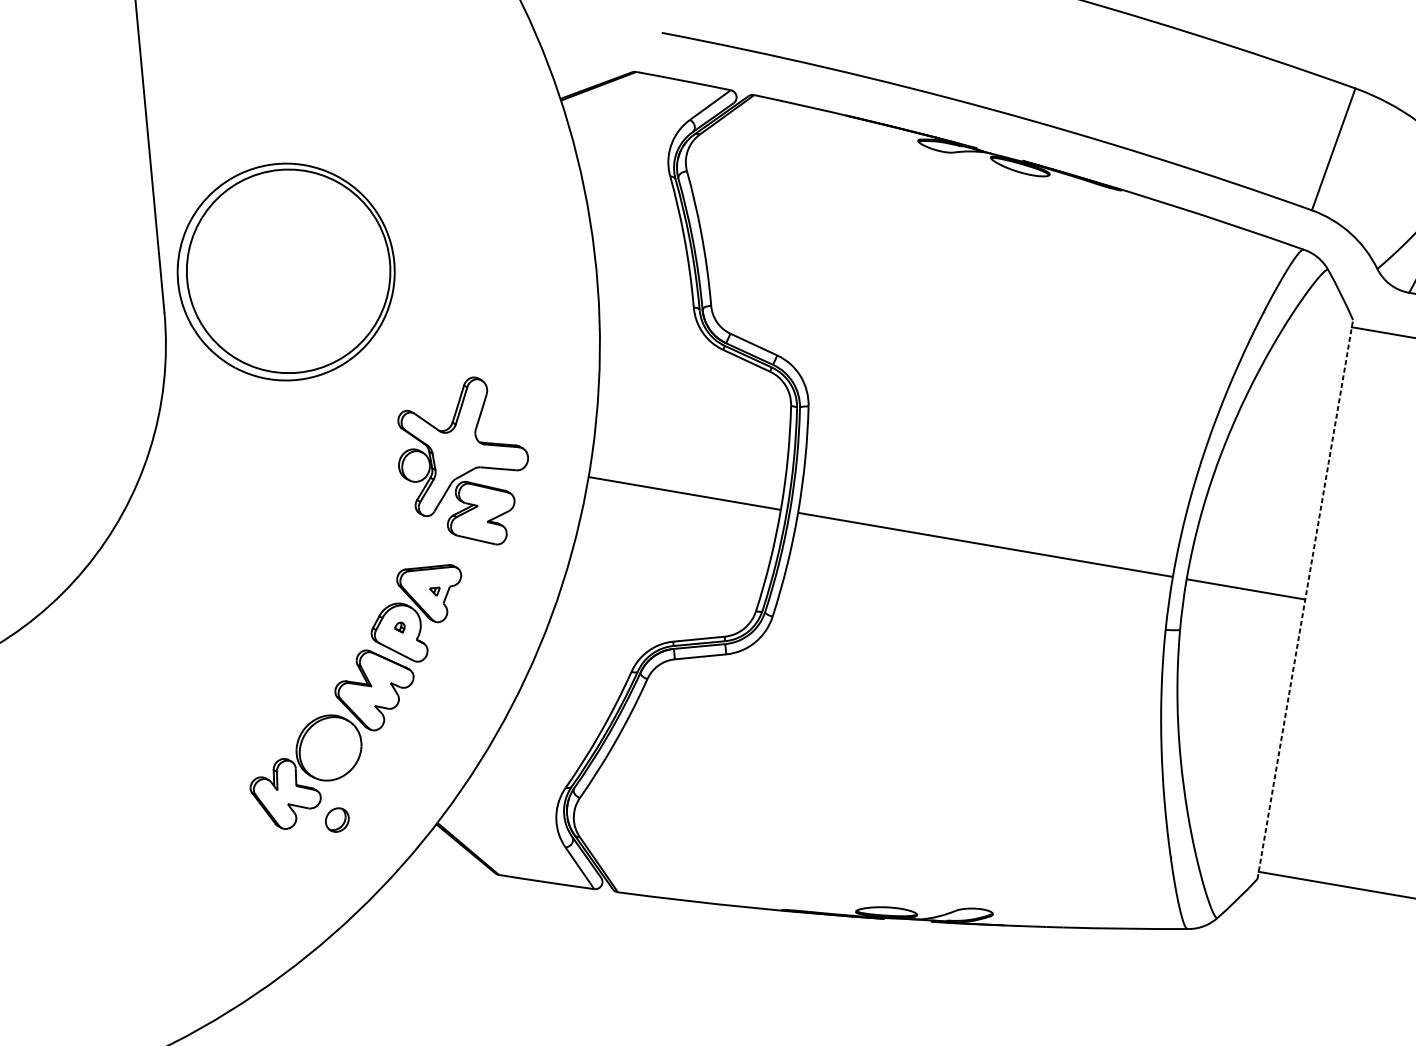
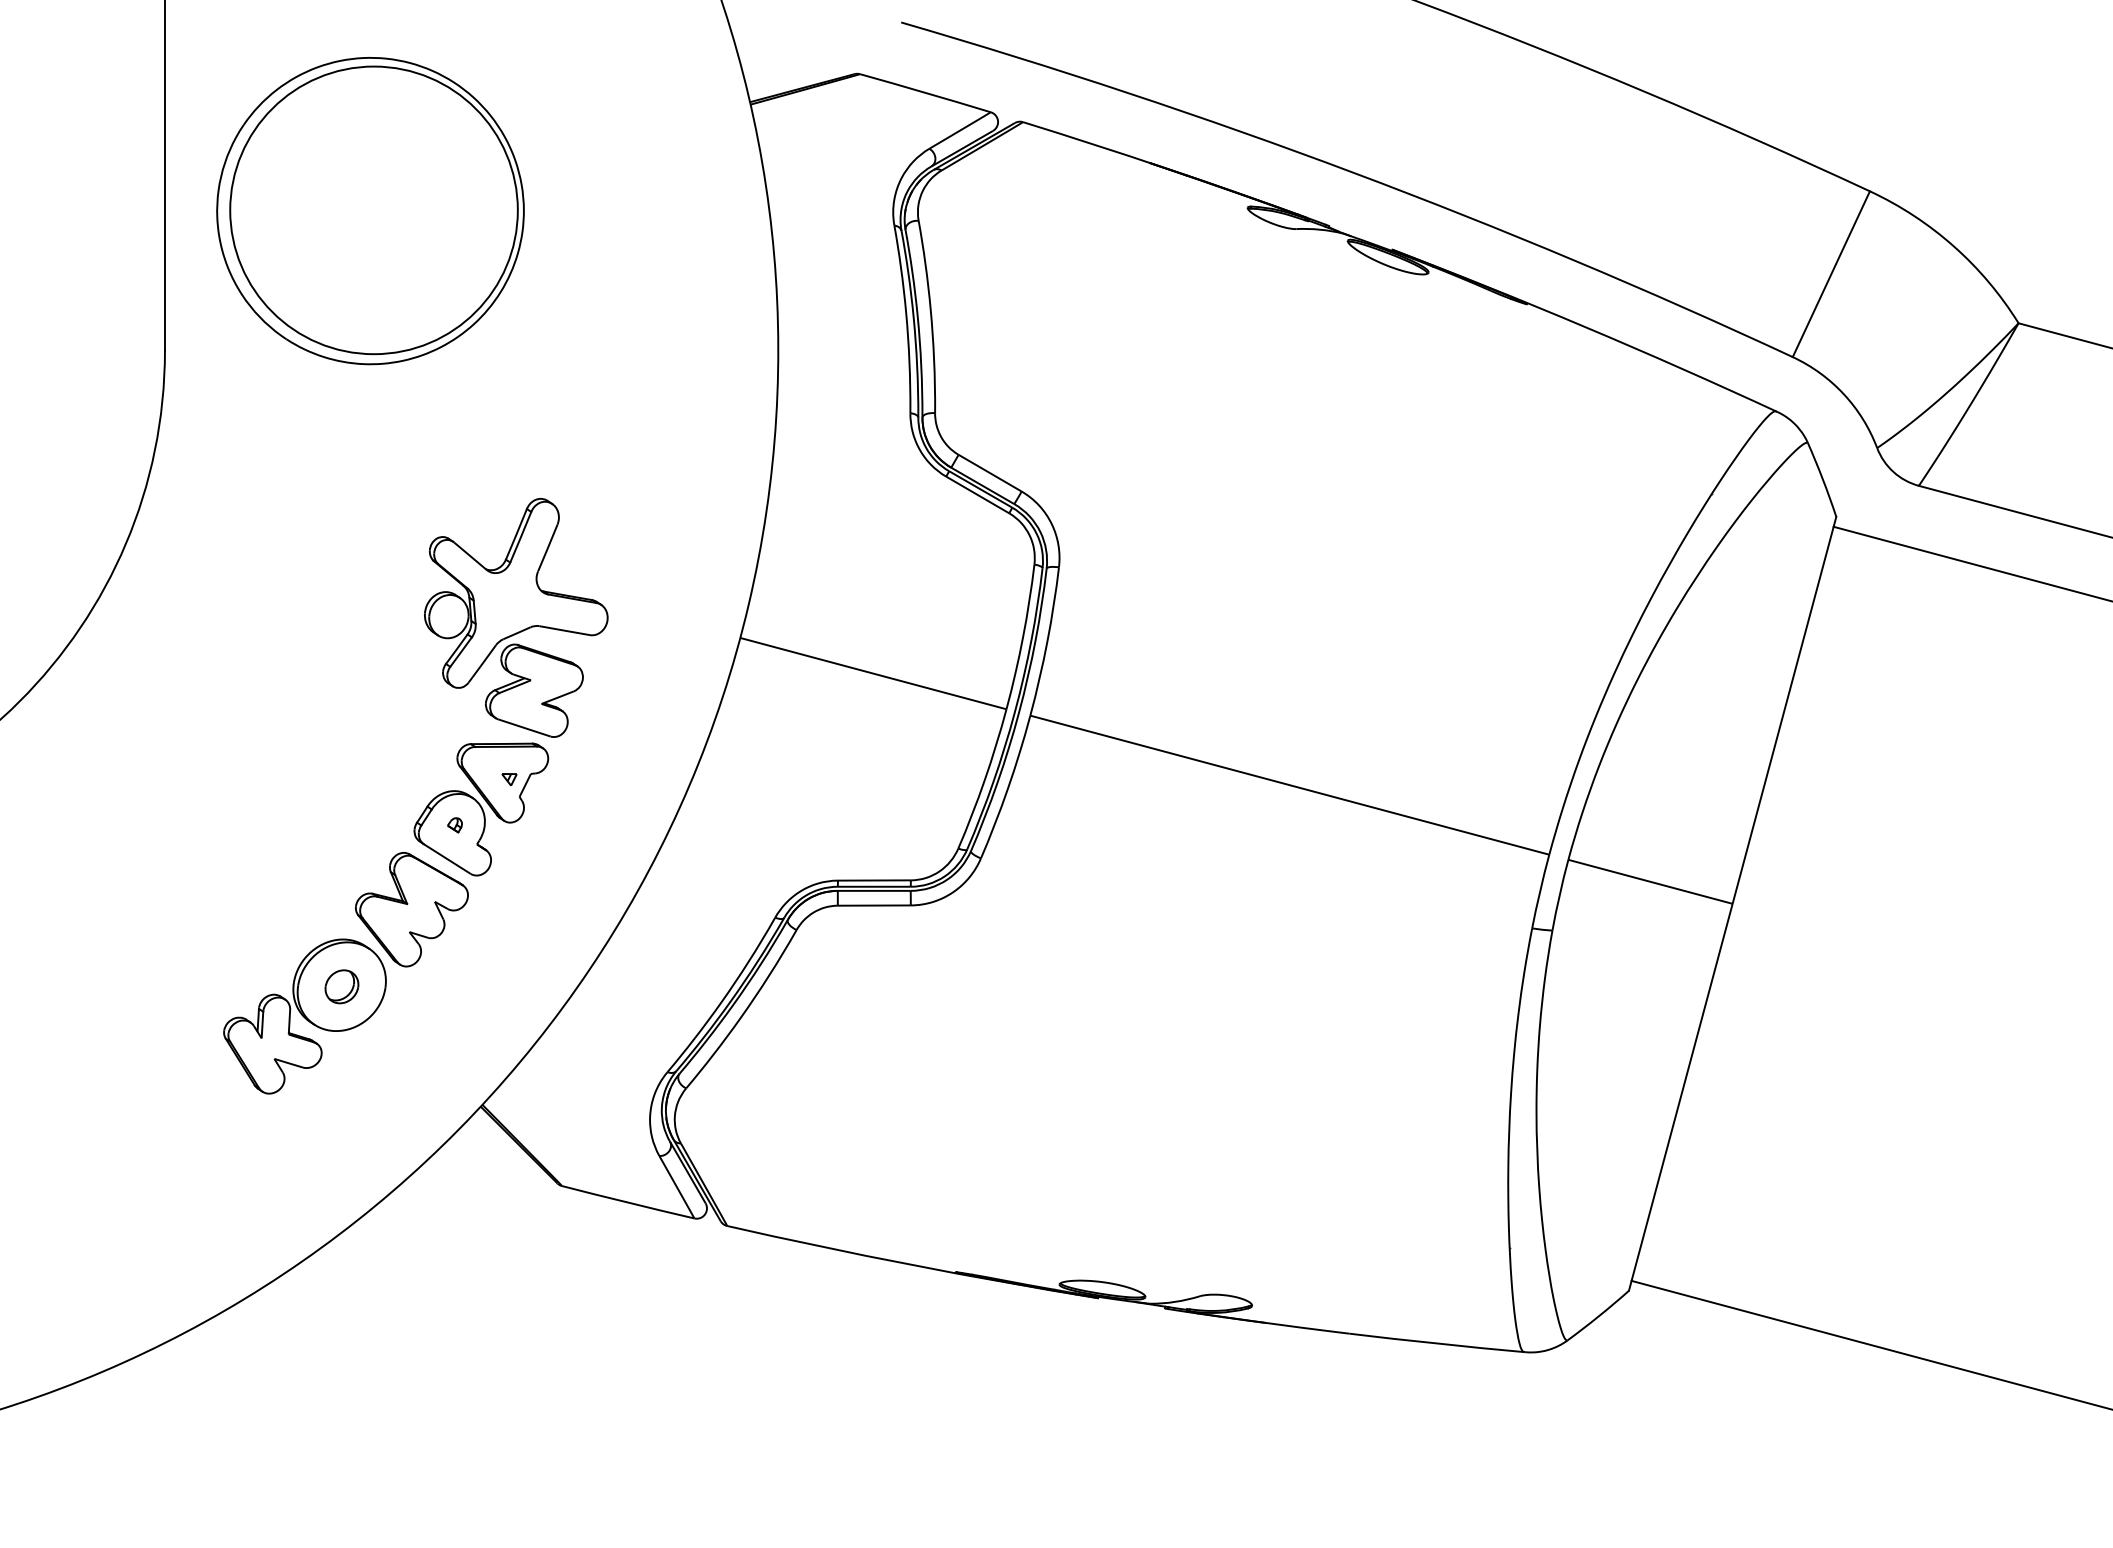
part: (286, 272) -> (370, 211), moved
part: (463, 462) -> (516, 617), moved
line: (1305, 599) -> (1732, 903), dashed -> solid
part: (337, 819) -> (341, 986), moved

